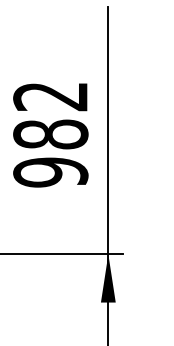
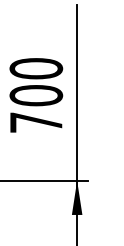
text: (50, 134) -> (36, 95), 982 -> 700

